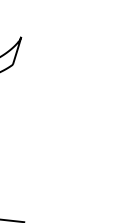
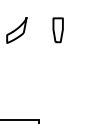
part: (73, 66) -> (57, 30), added

